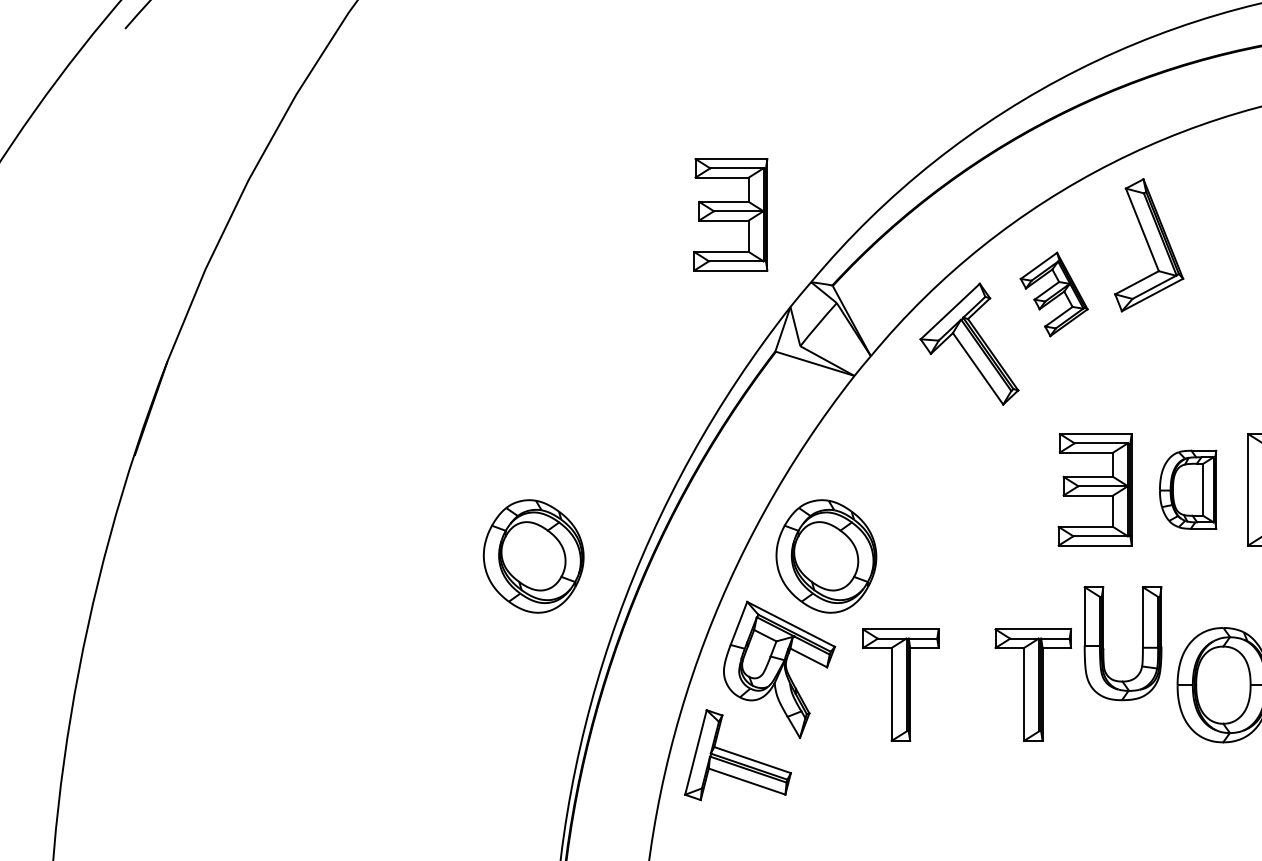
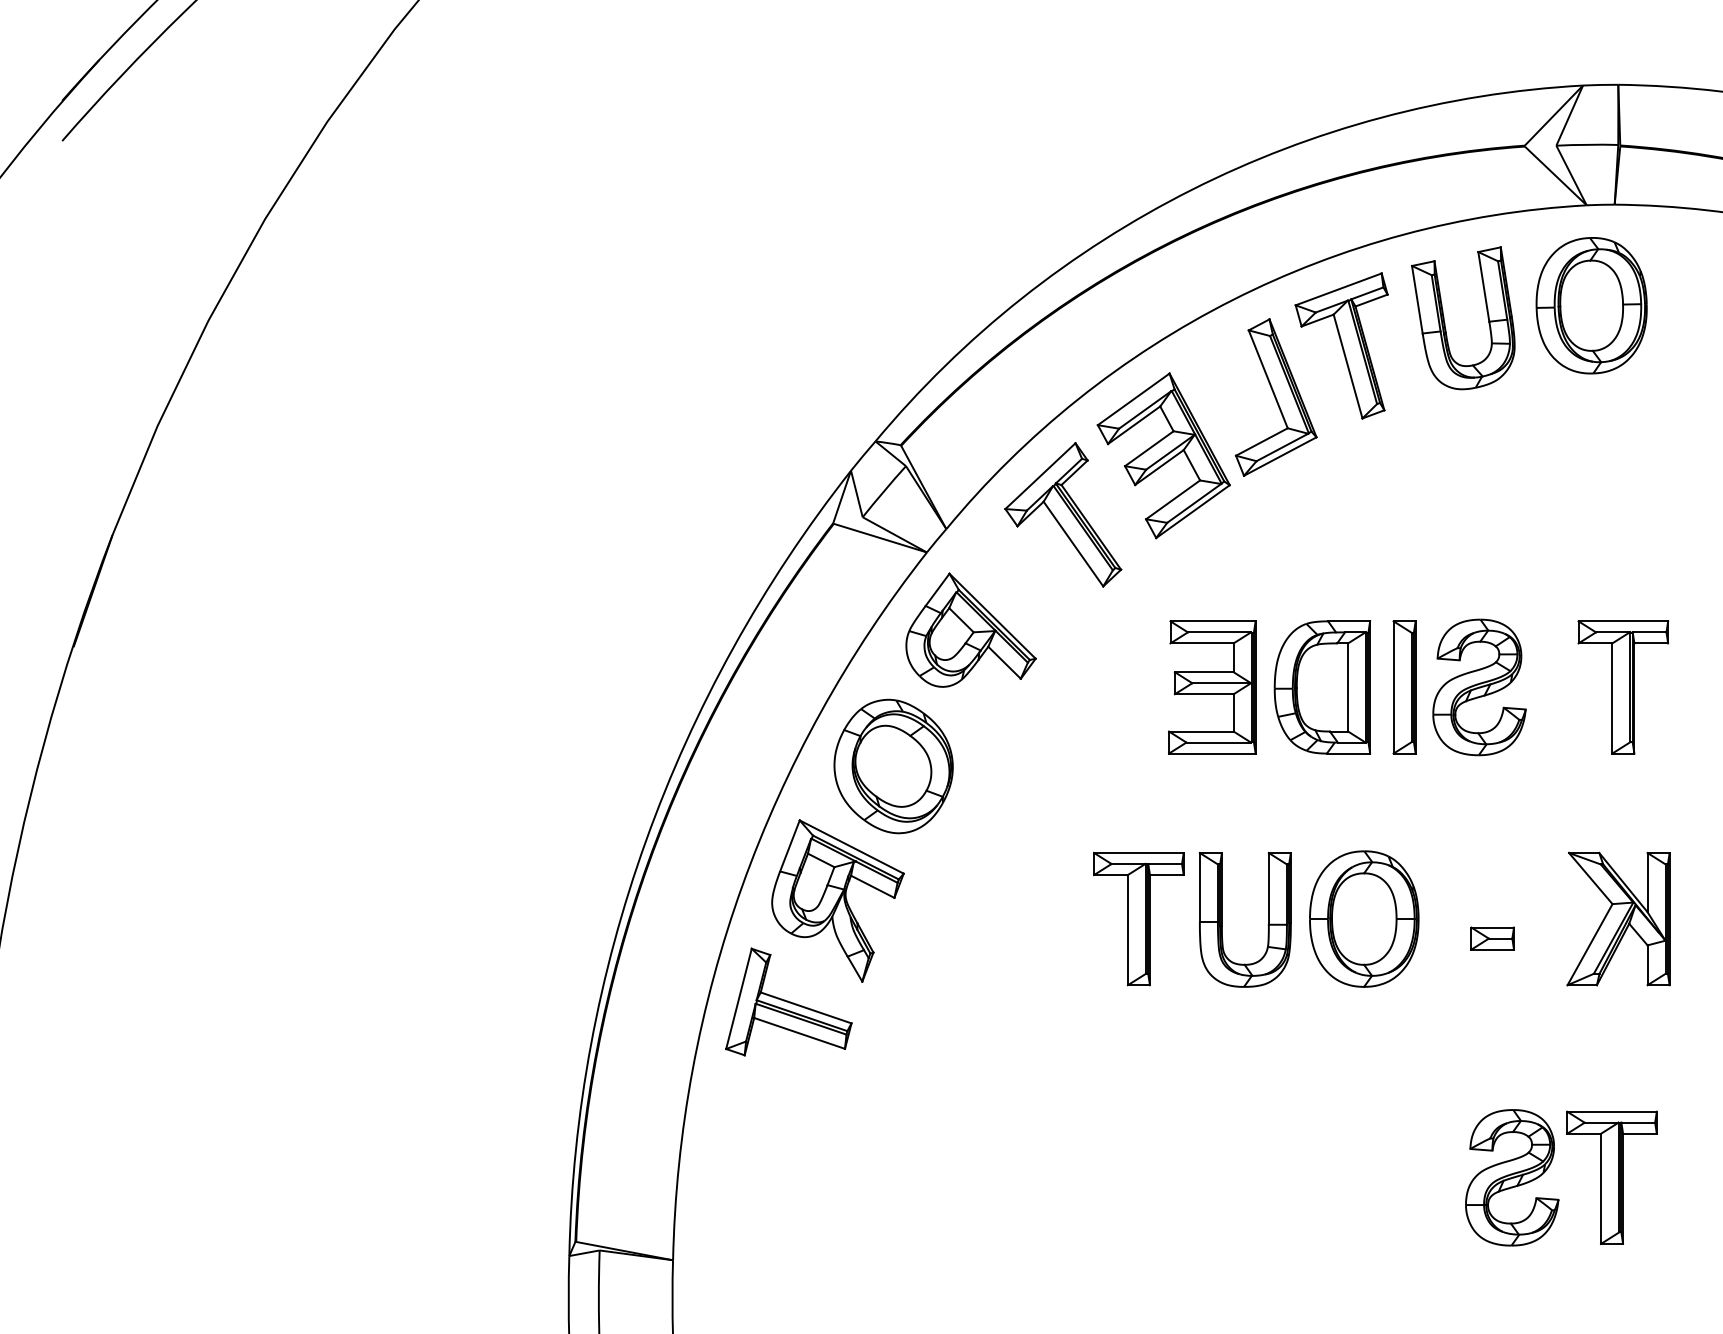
part: (1204, 201) -> (1341, 345), added
part: (730, 214) -> (780, 361), removed
part: (1054, 294) -> (1163, 455), size x1.67
part: (891, 440) -> (970, 629), added
part: (1188, 489) -> (1322, 687), size x1.43
part: (533, 556) -> (546, 766), removed
part: (1103, 643) -> (1222, 919), moved
part: (900, 685) -> (981, 919), removed

